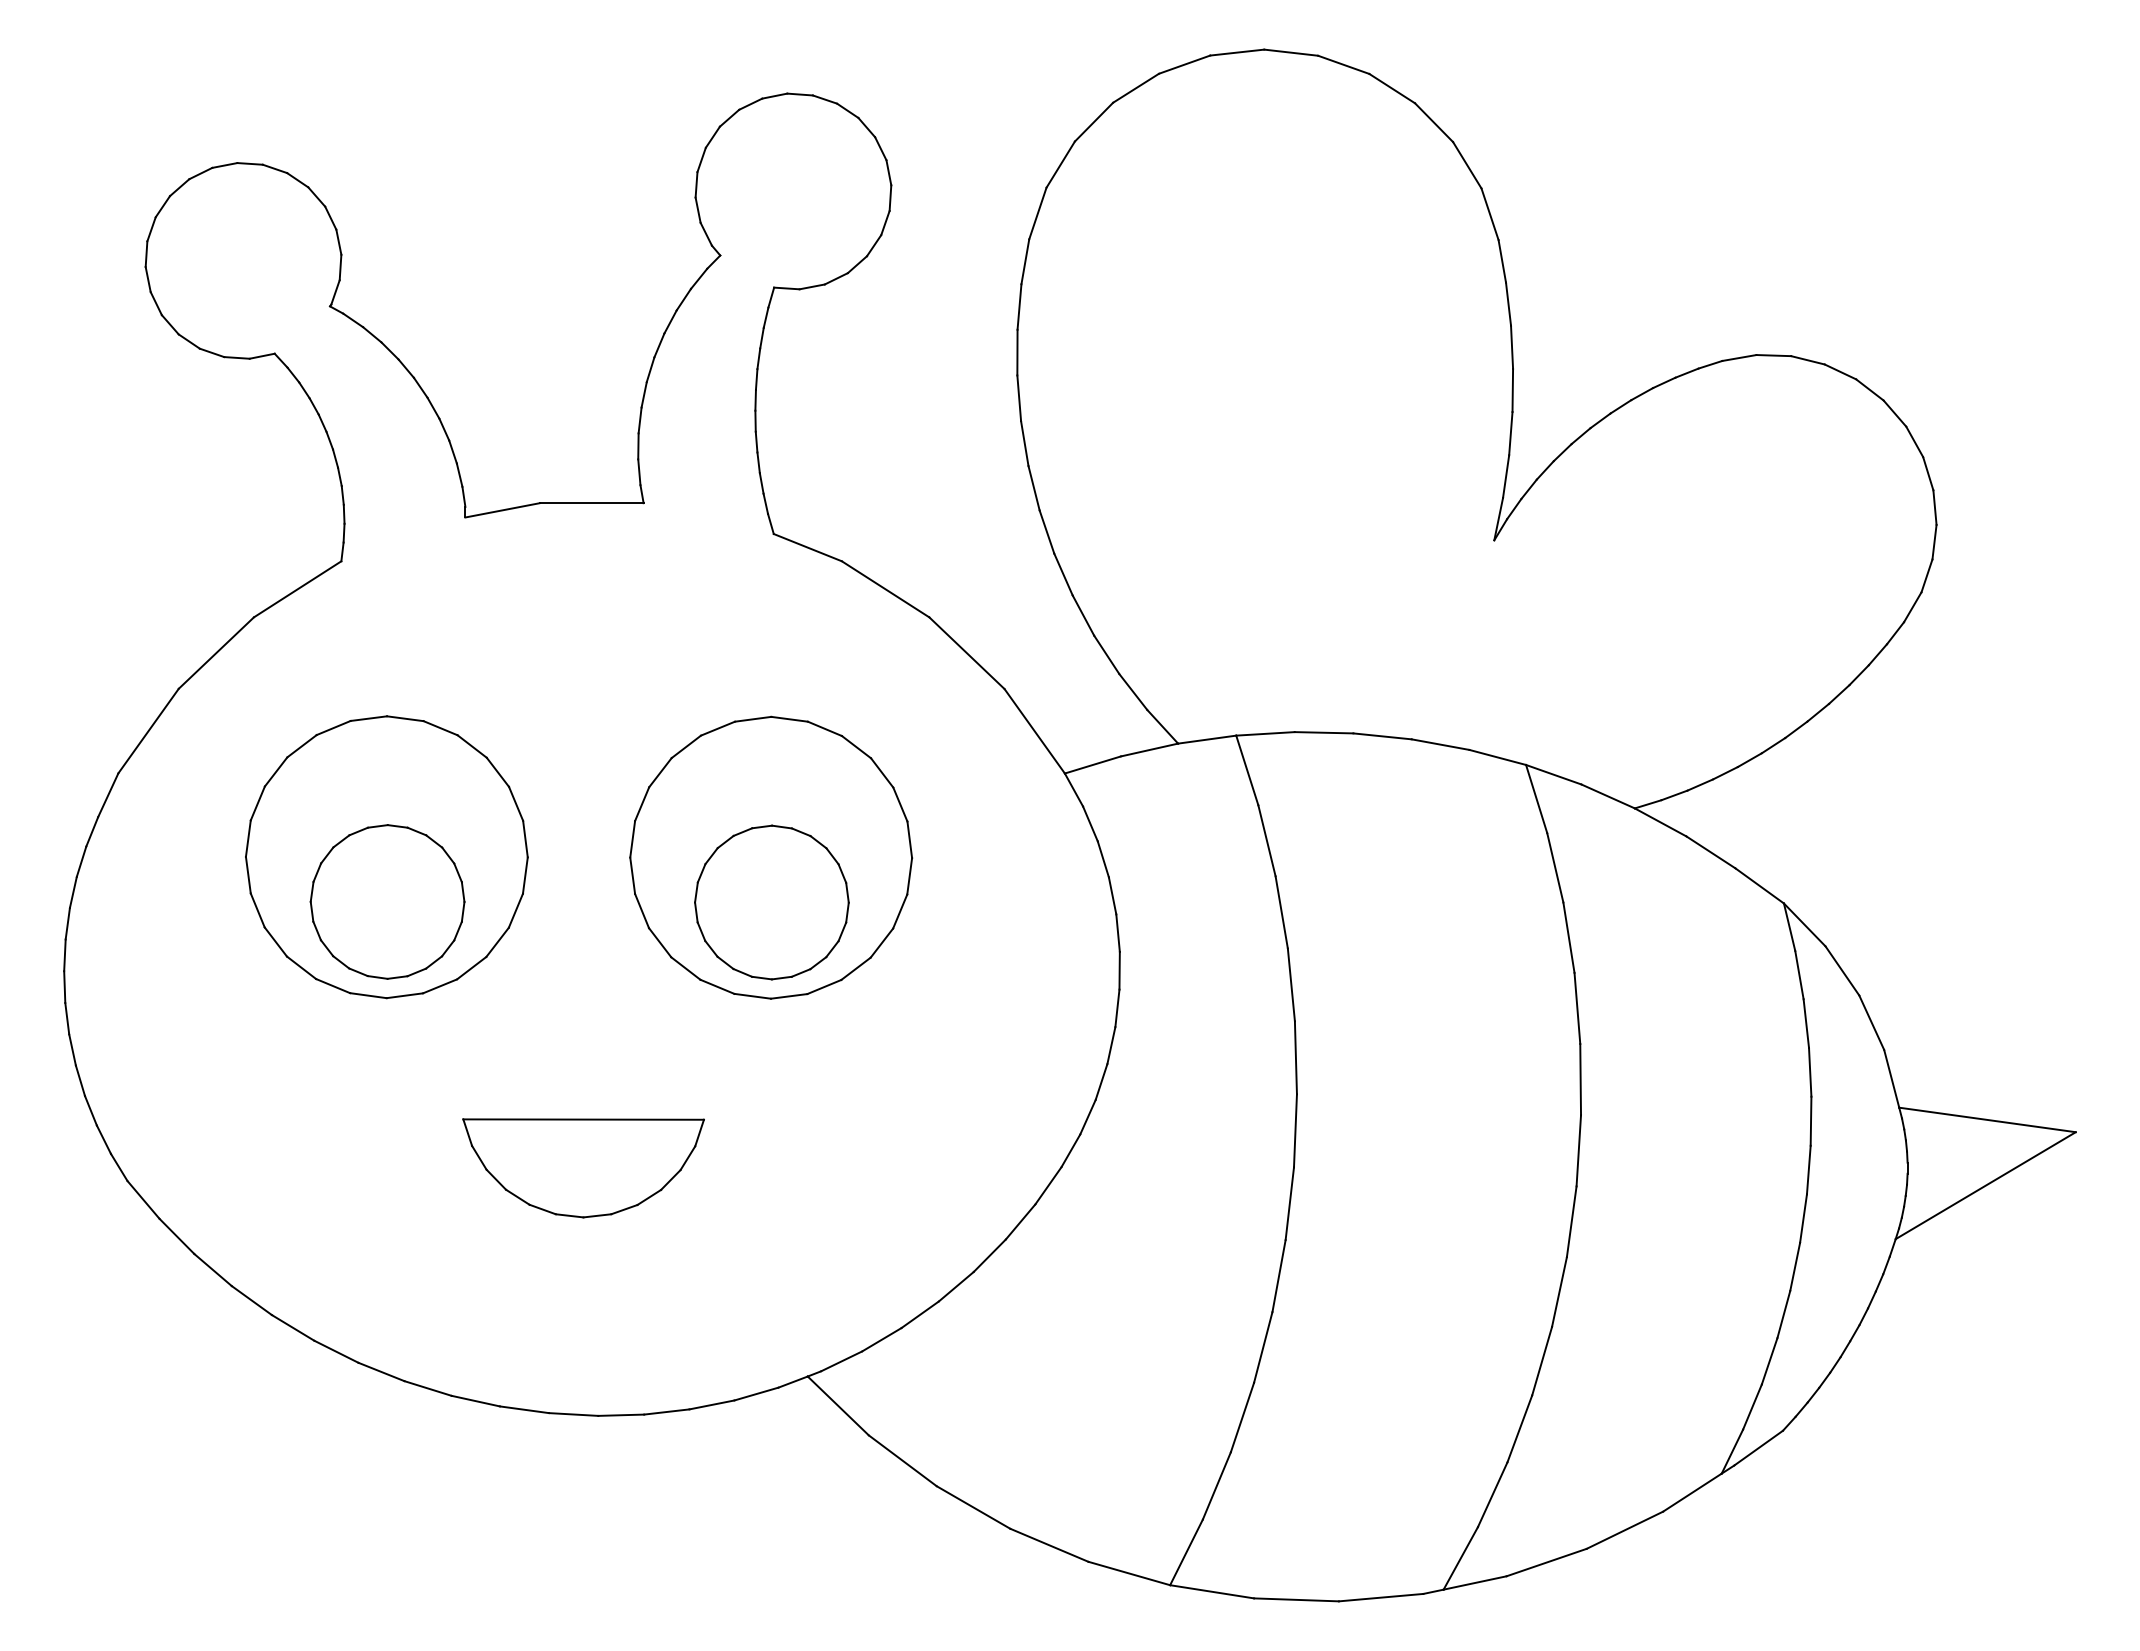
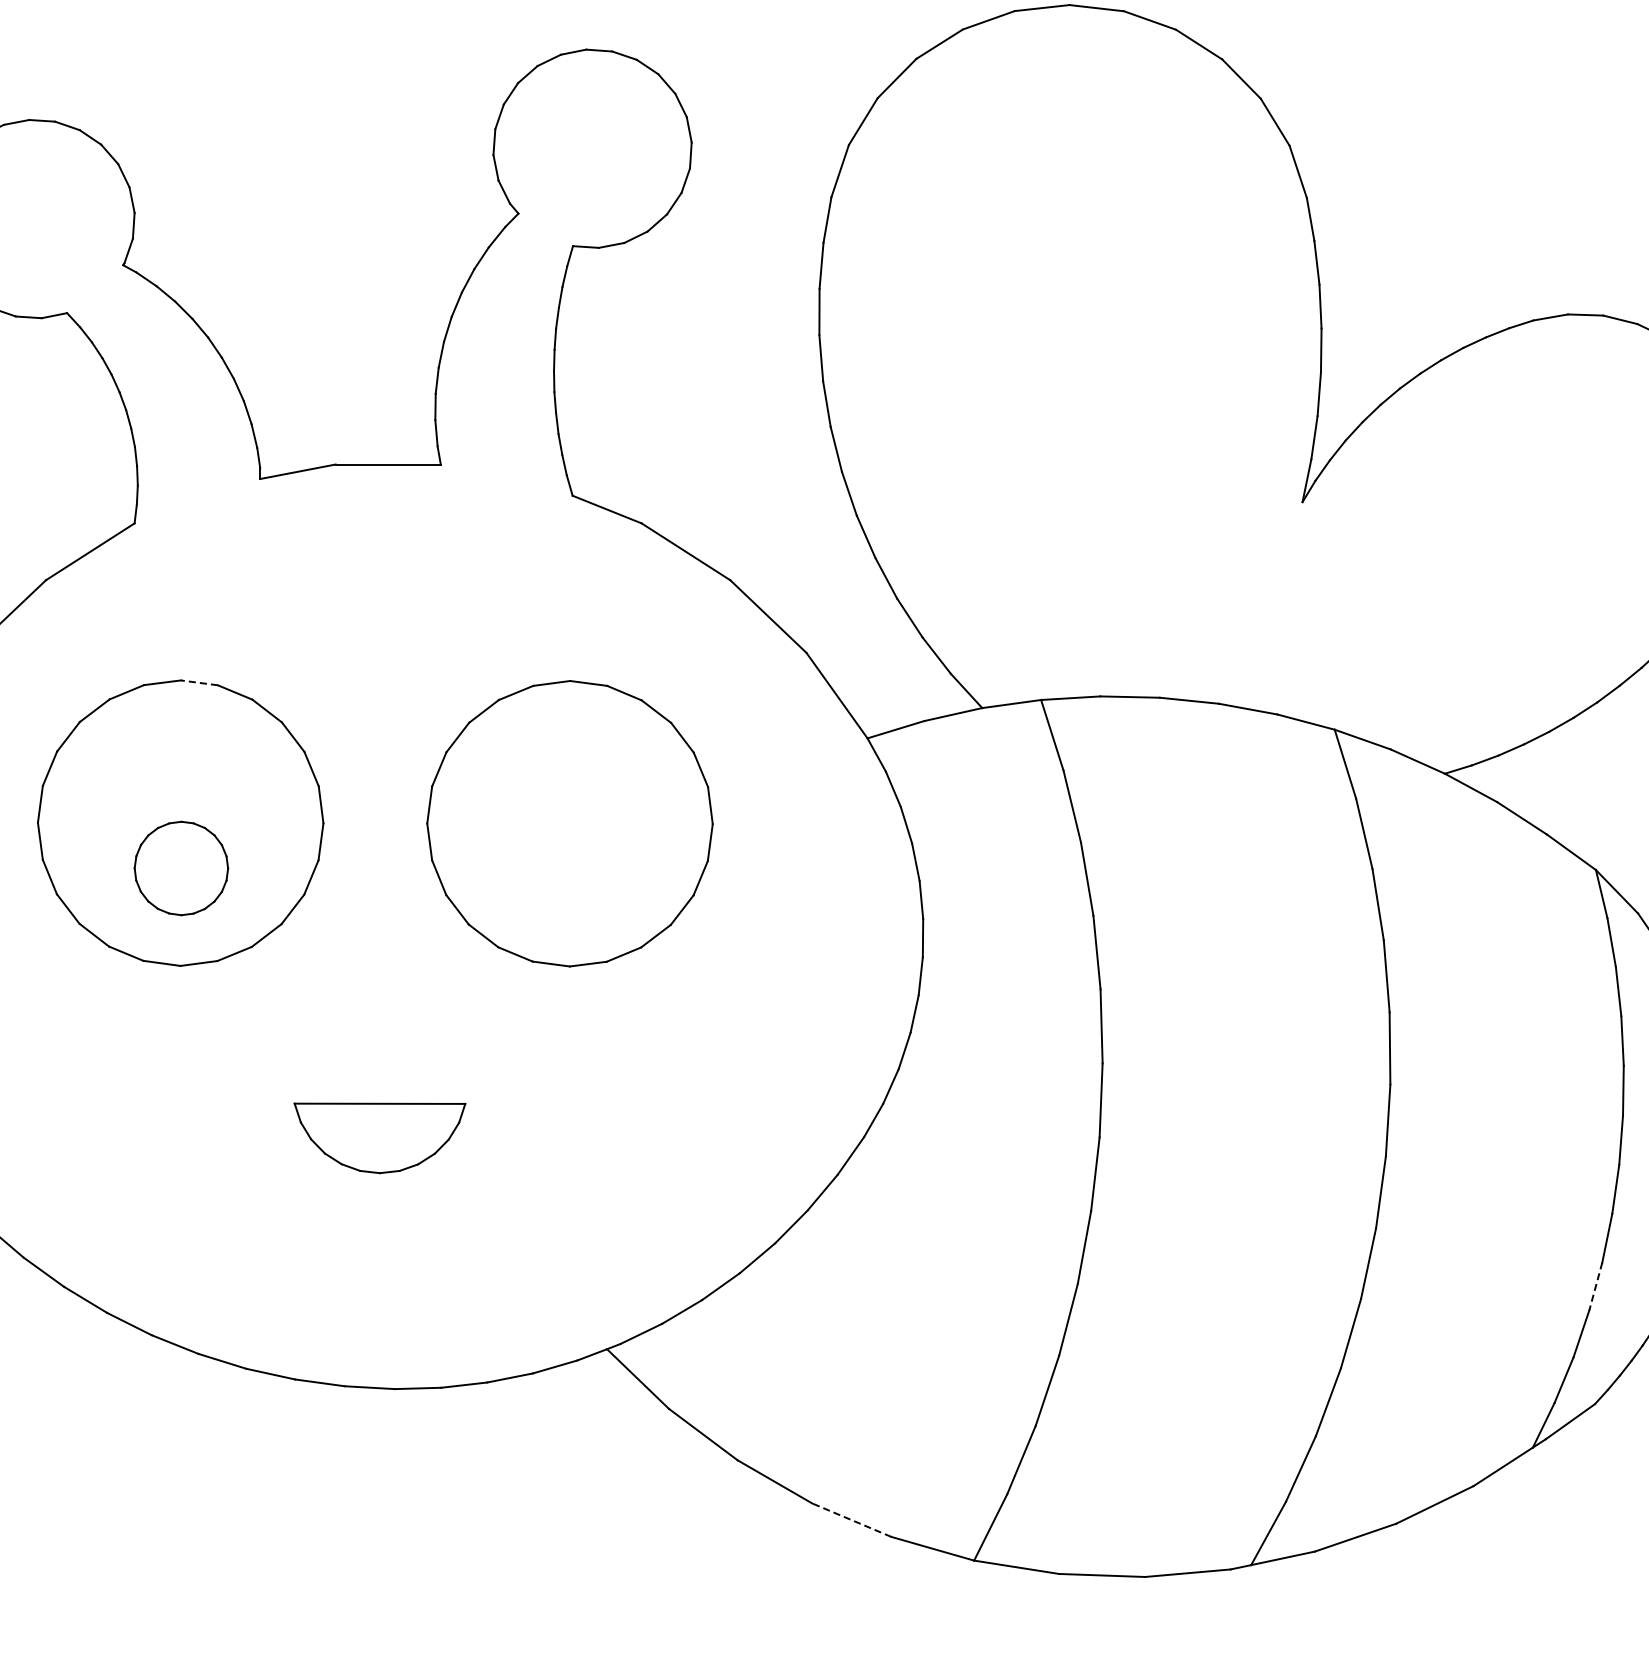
line: (404, 718) -> (198, 682), solid -> dashed
part: (387, 901) -> (181, 868), size x0.6
part: (771, 902) -> (570, 869), removed
part: (583, 1168) -> (379, 1138), size x0.7
line: (1783, 1315) -> (1595, 1287), solid -> dashed
line: (1048, 1545) -> (850, 1520), solid -> dashed

